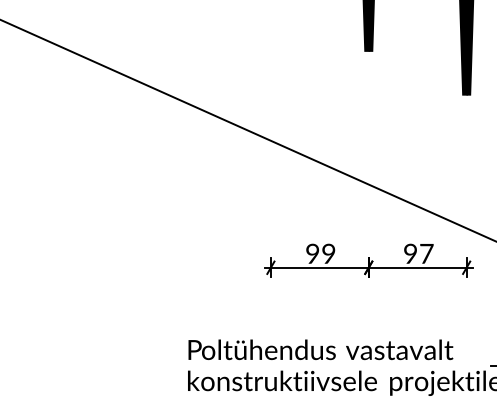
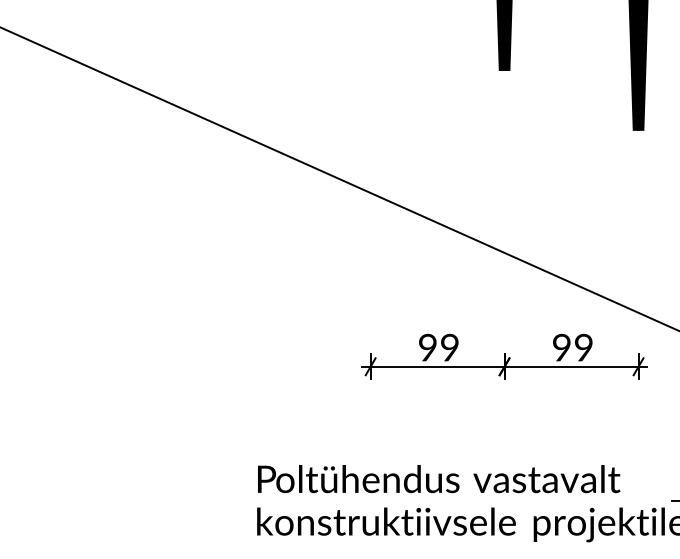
text: (427, 253) -> (584, 347), 97 -> 99

